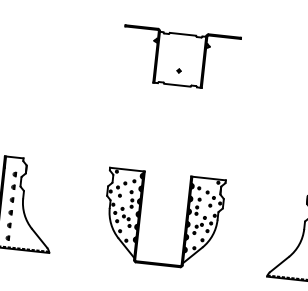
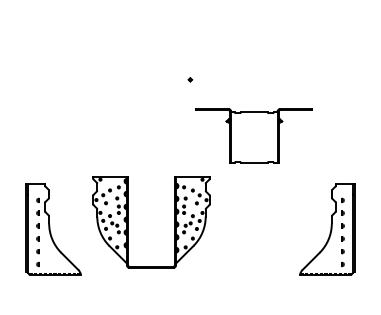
part: (179, 57) -> (253, 135), moved
part: (140, 217) -> (128, 222), moved

